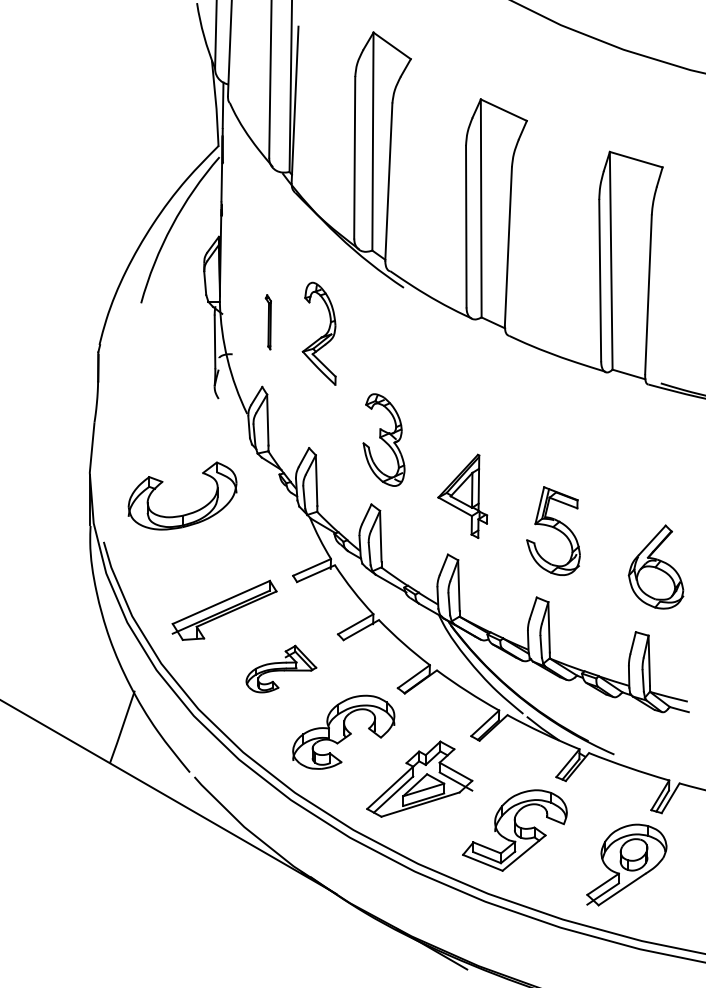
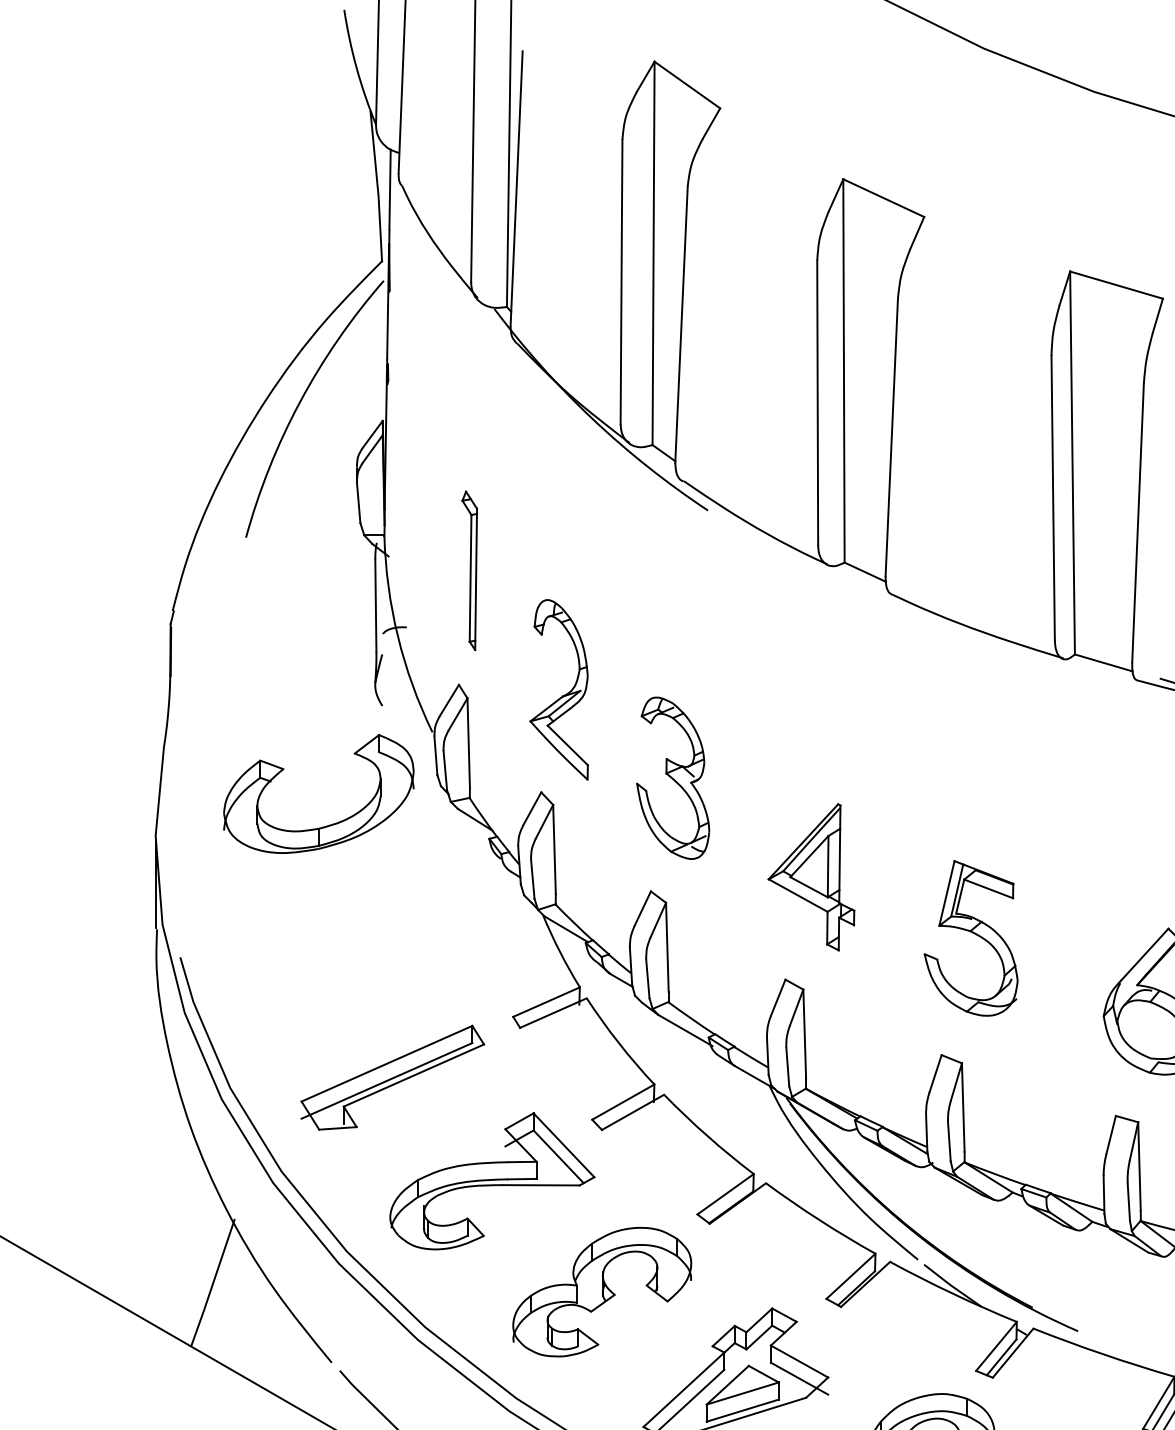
part: (268, 322) -> (469, 571), size x1.67
part: (318, 333) -> (557, 689), moved
part: (189, 512) -> (330, 822), moved
part: (281, 668) -> (492, 1179), size x1.67

